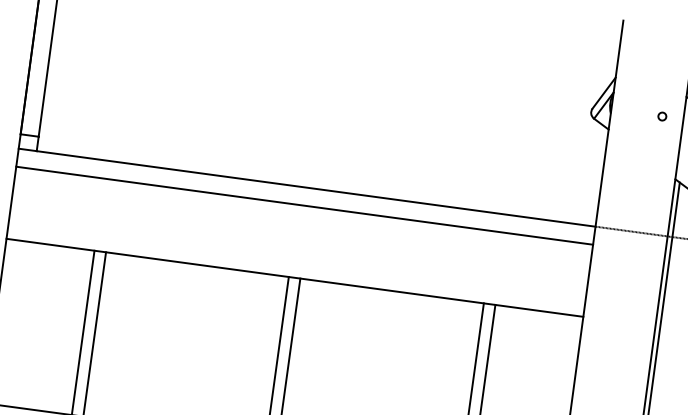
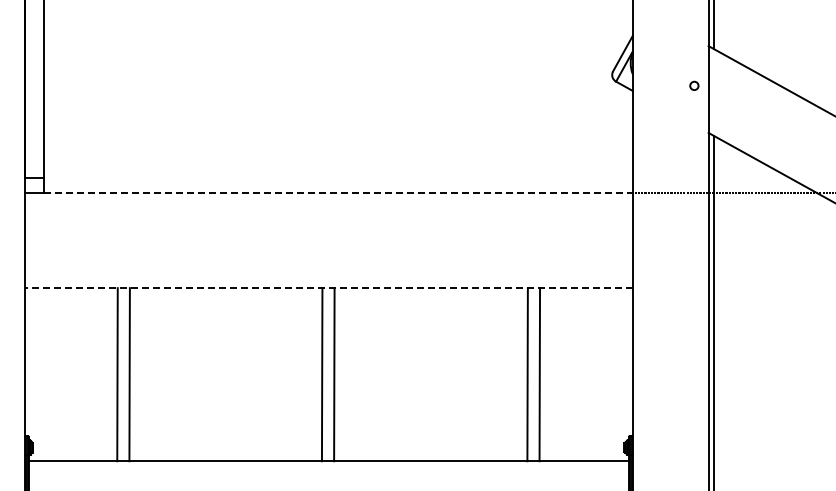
circle: (662, 116) -> (694, 85), moved
line: (316, 189) -> (338, 193), solid -> dashed
line: (304, 206) -> (328, 212), removed
line: (294, 278) -> (328, 288), solid -> dashed

